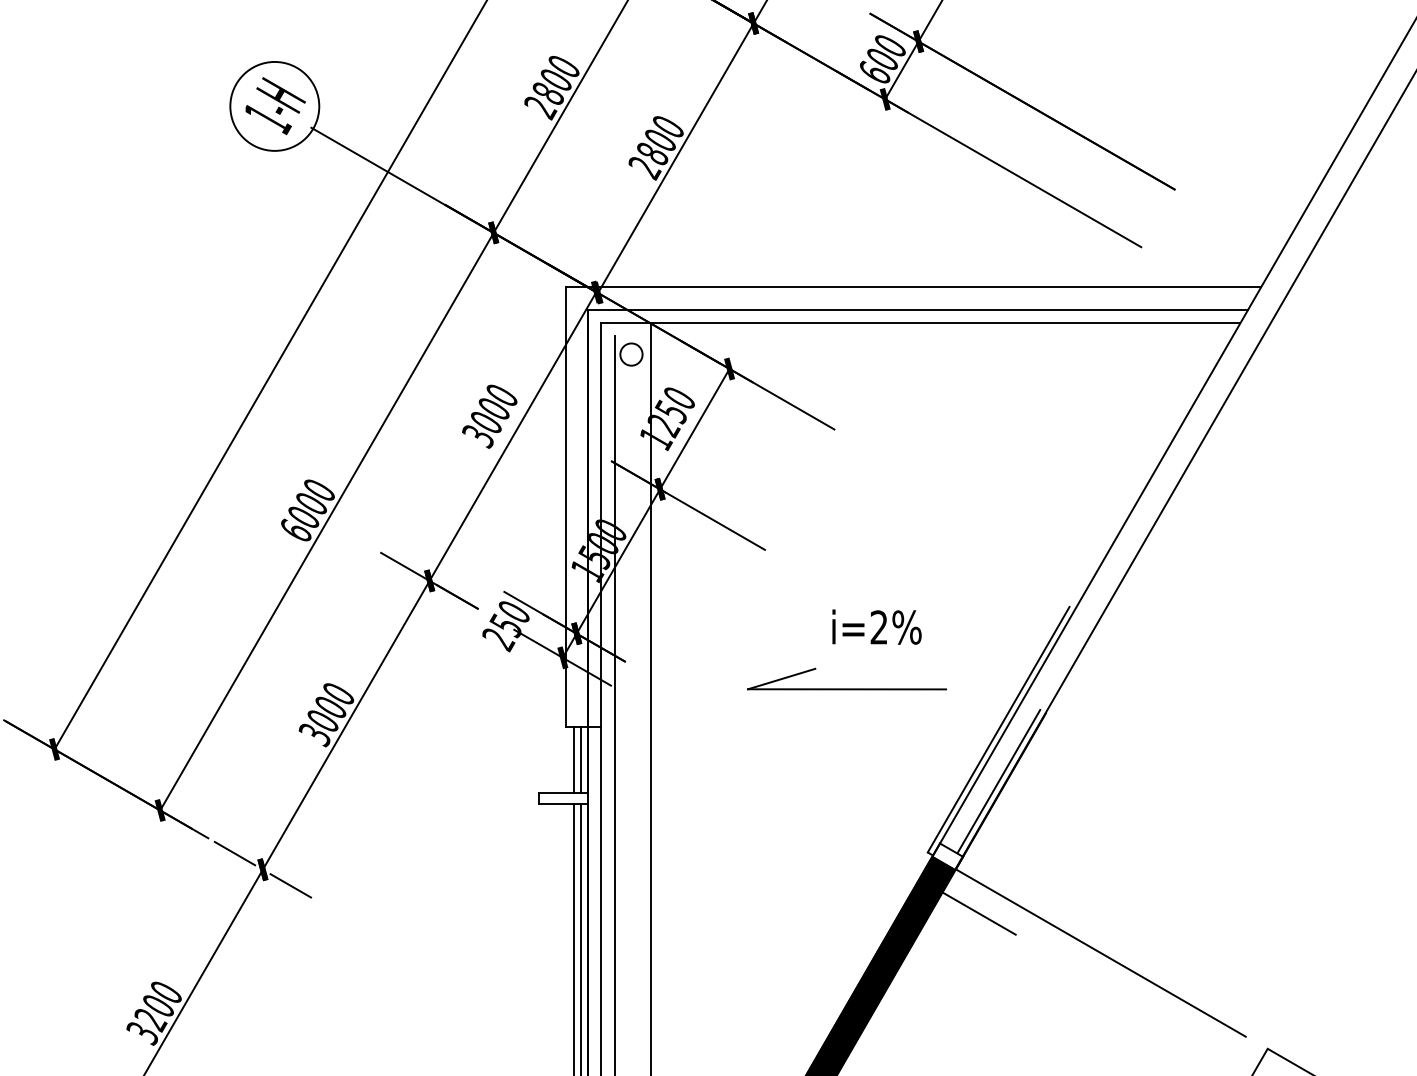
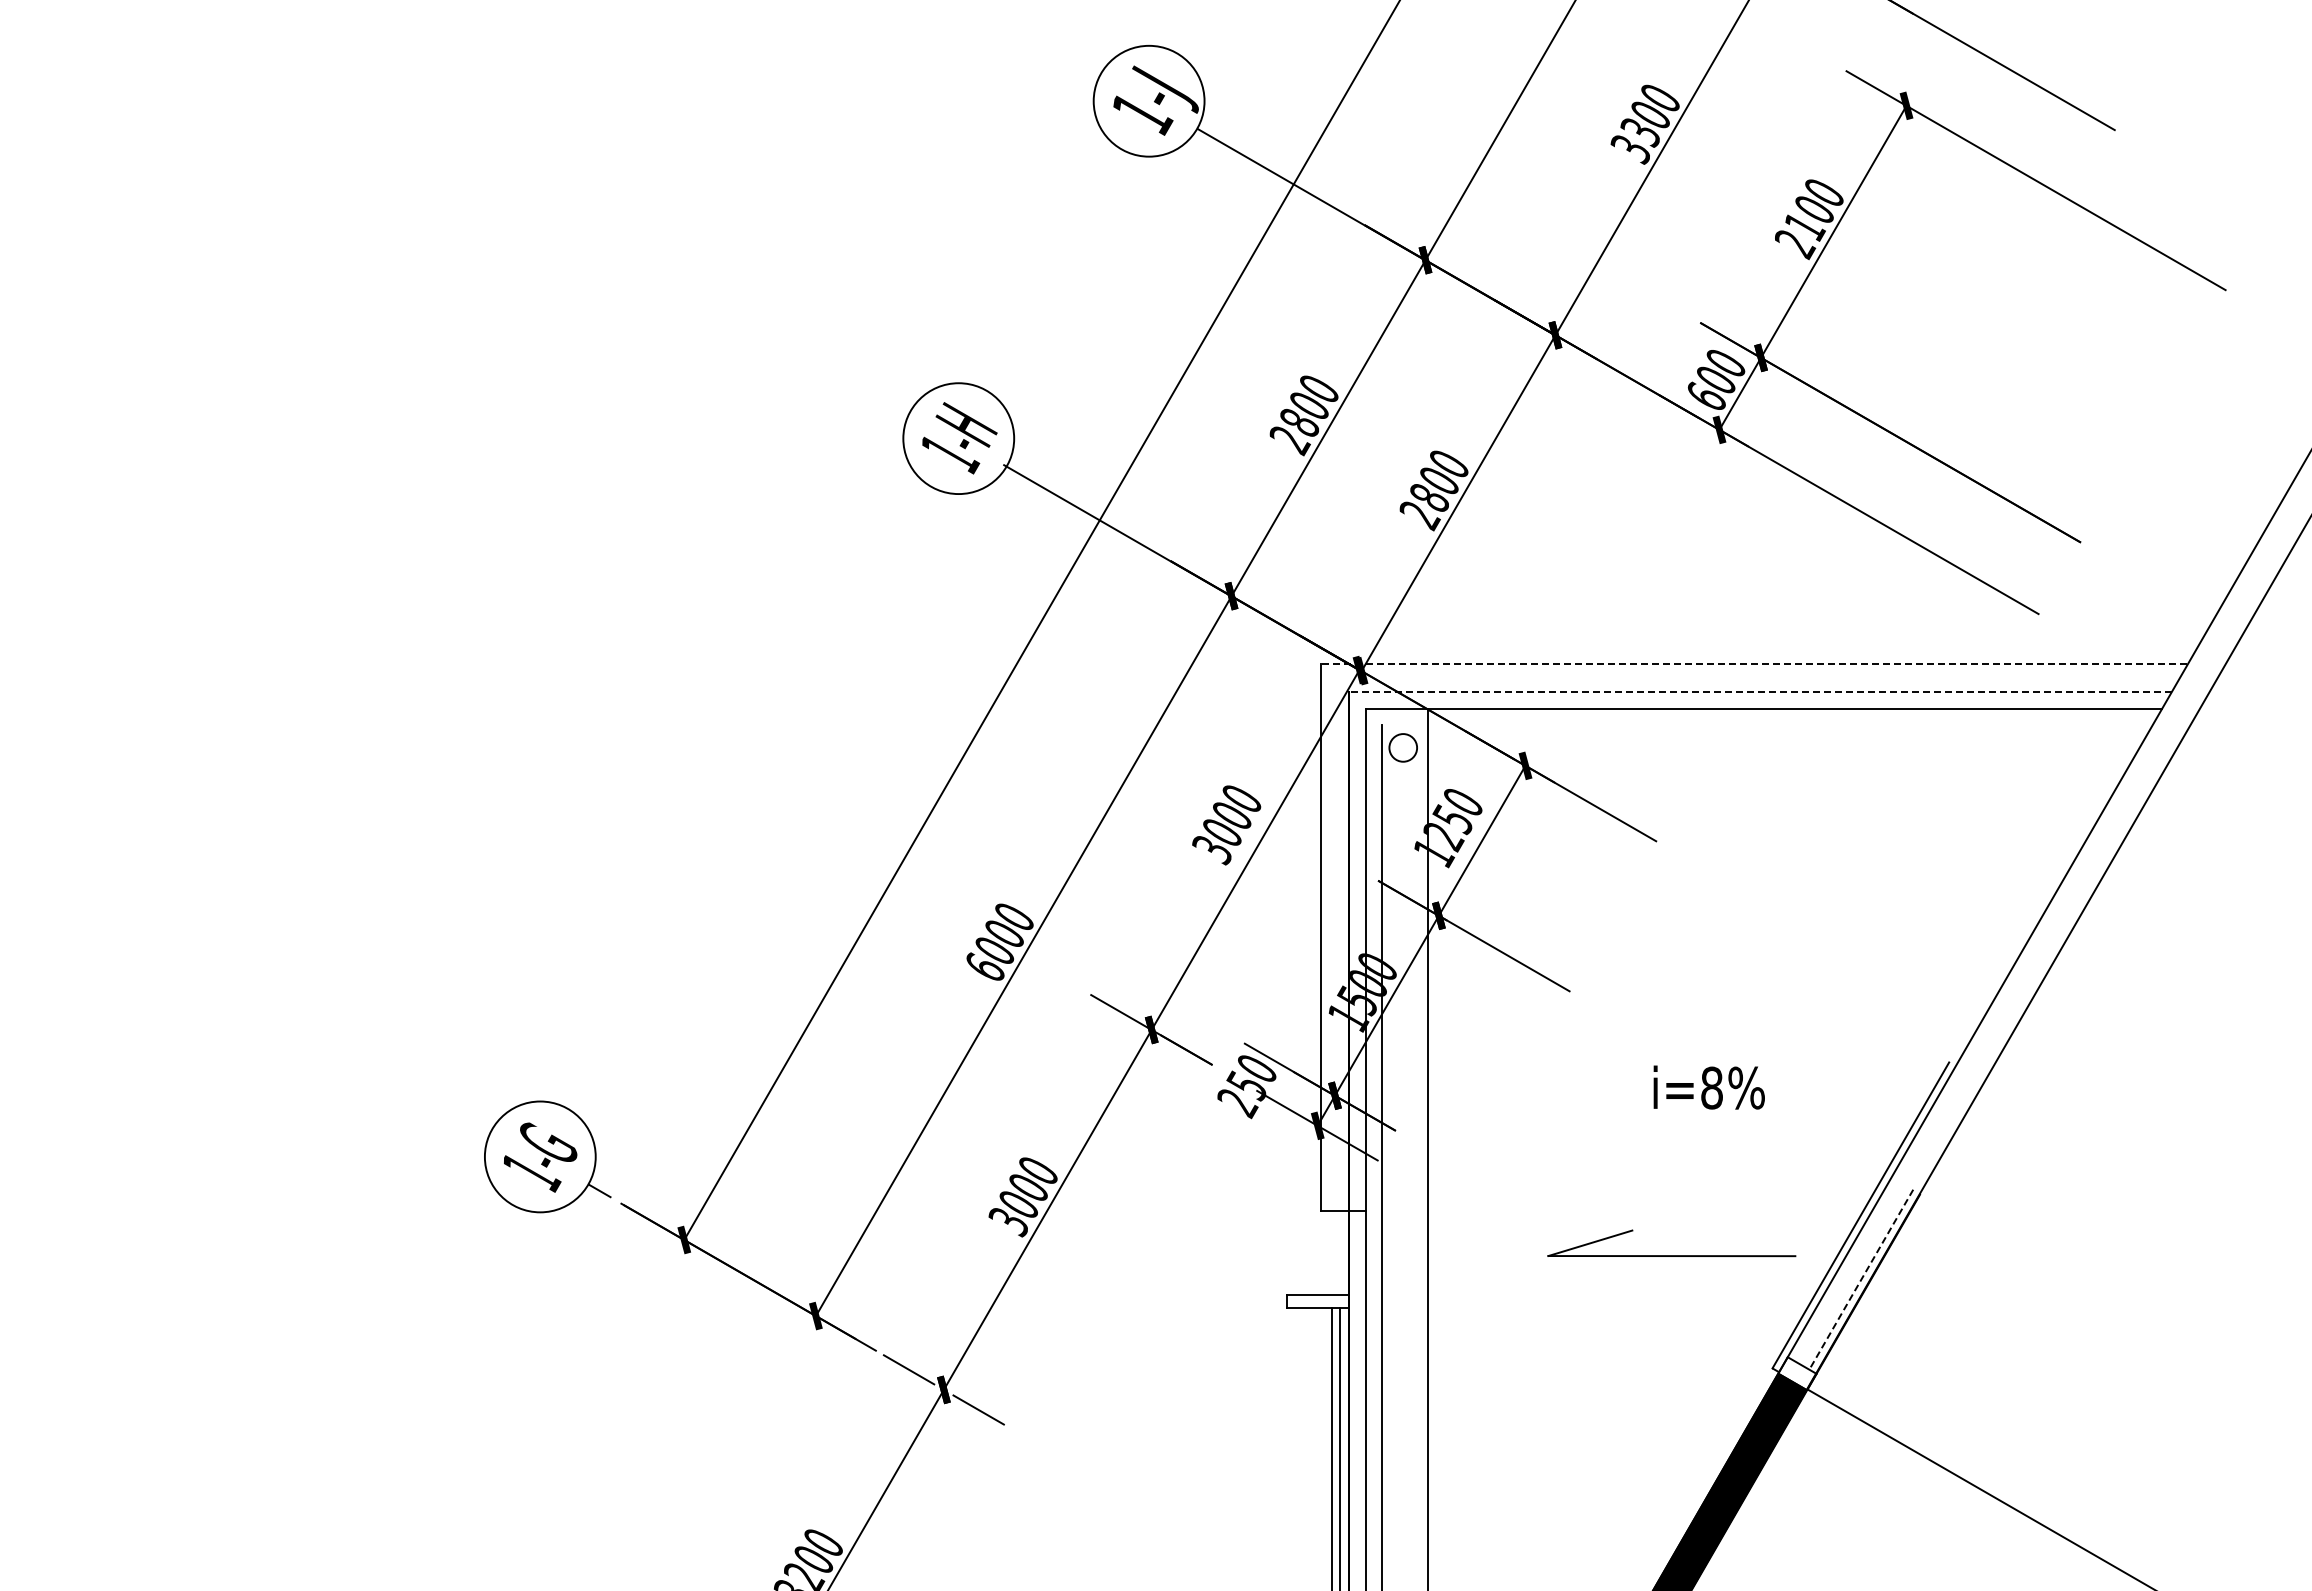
line: (913, 287) -> (1754, 664), solid -> dashed
line: (918, 309) -> (1760, 691), solid -> dashed
text: (878, 627) -> (1711, 1087), i=2% -> i=8%
part: (846, 688) -> (1671, 1255), moved
line: (573, 759) -> (1331, 1252), removed
line: (581, 759) -> (1340, 1252), removed
line: (999, 781) -> (1861, 1279), solid -> dashed
line: (979, 913) -> (1836, 1444), removed

